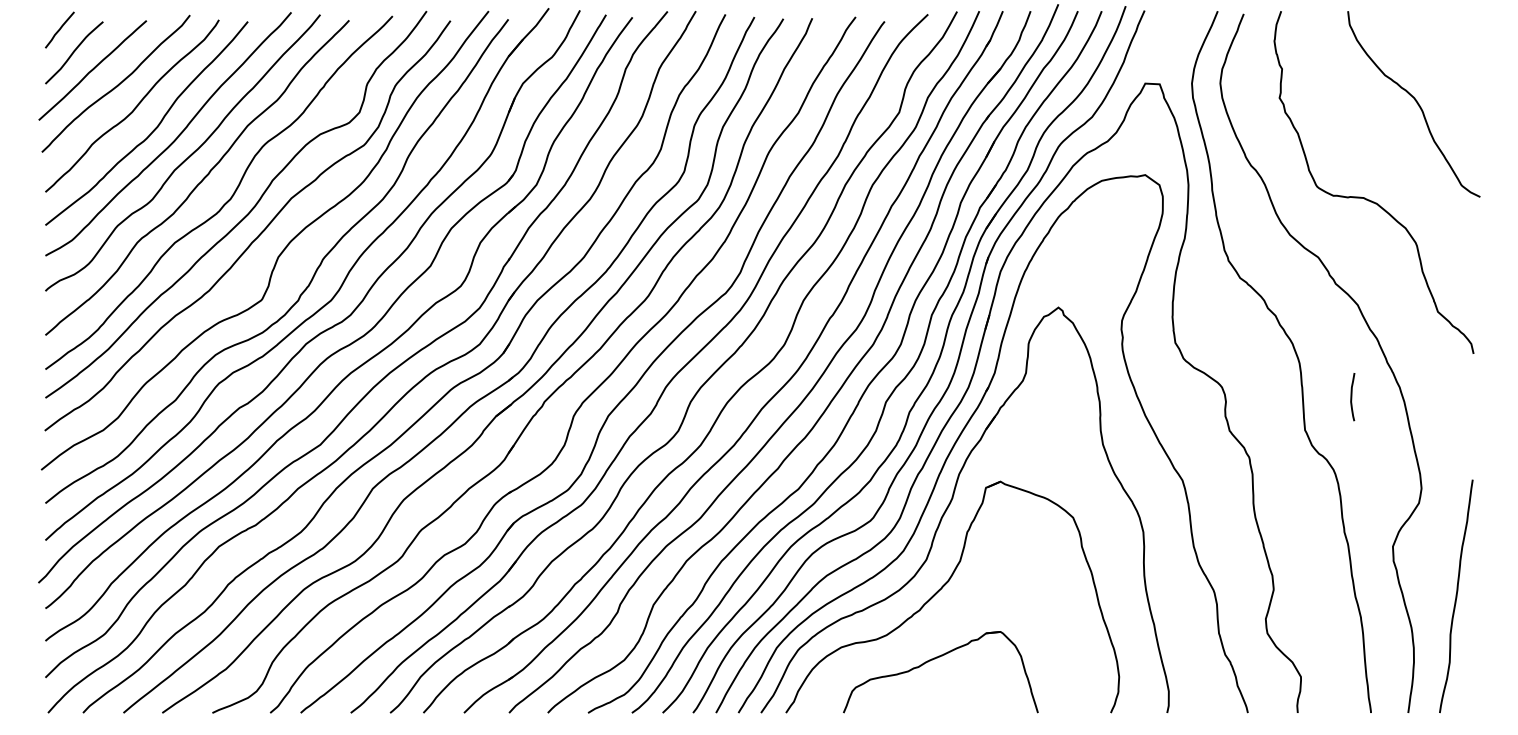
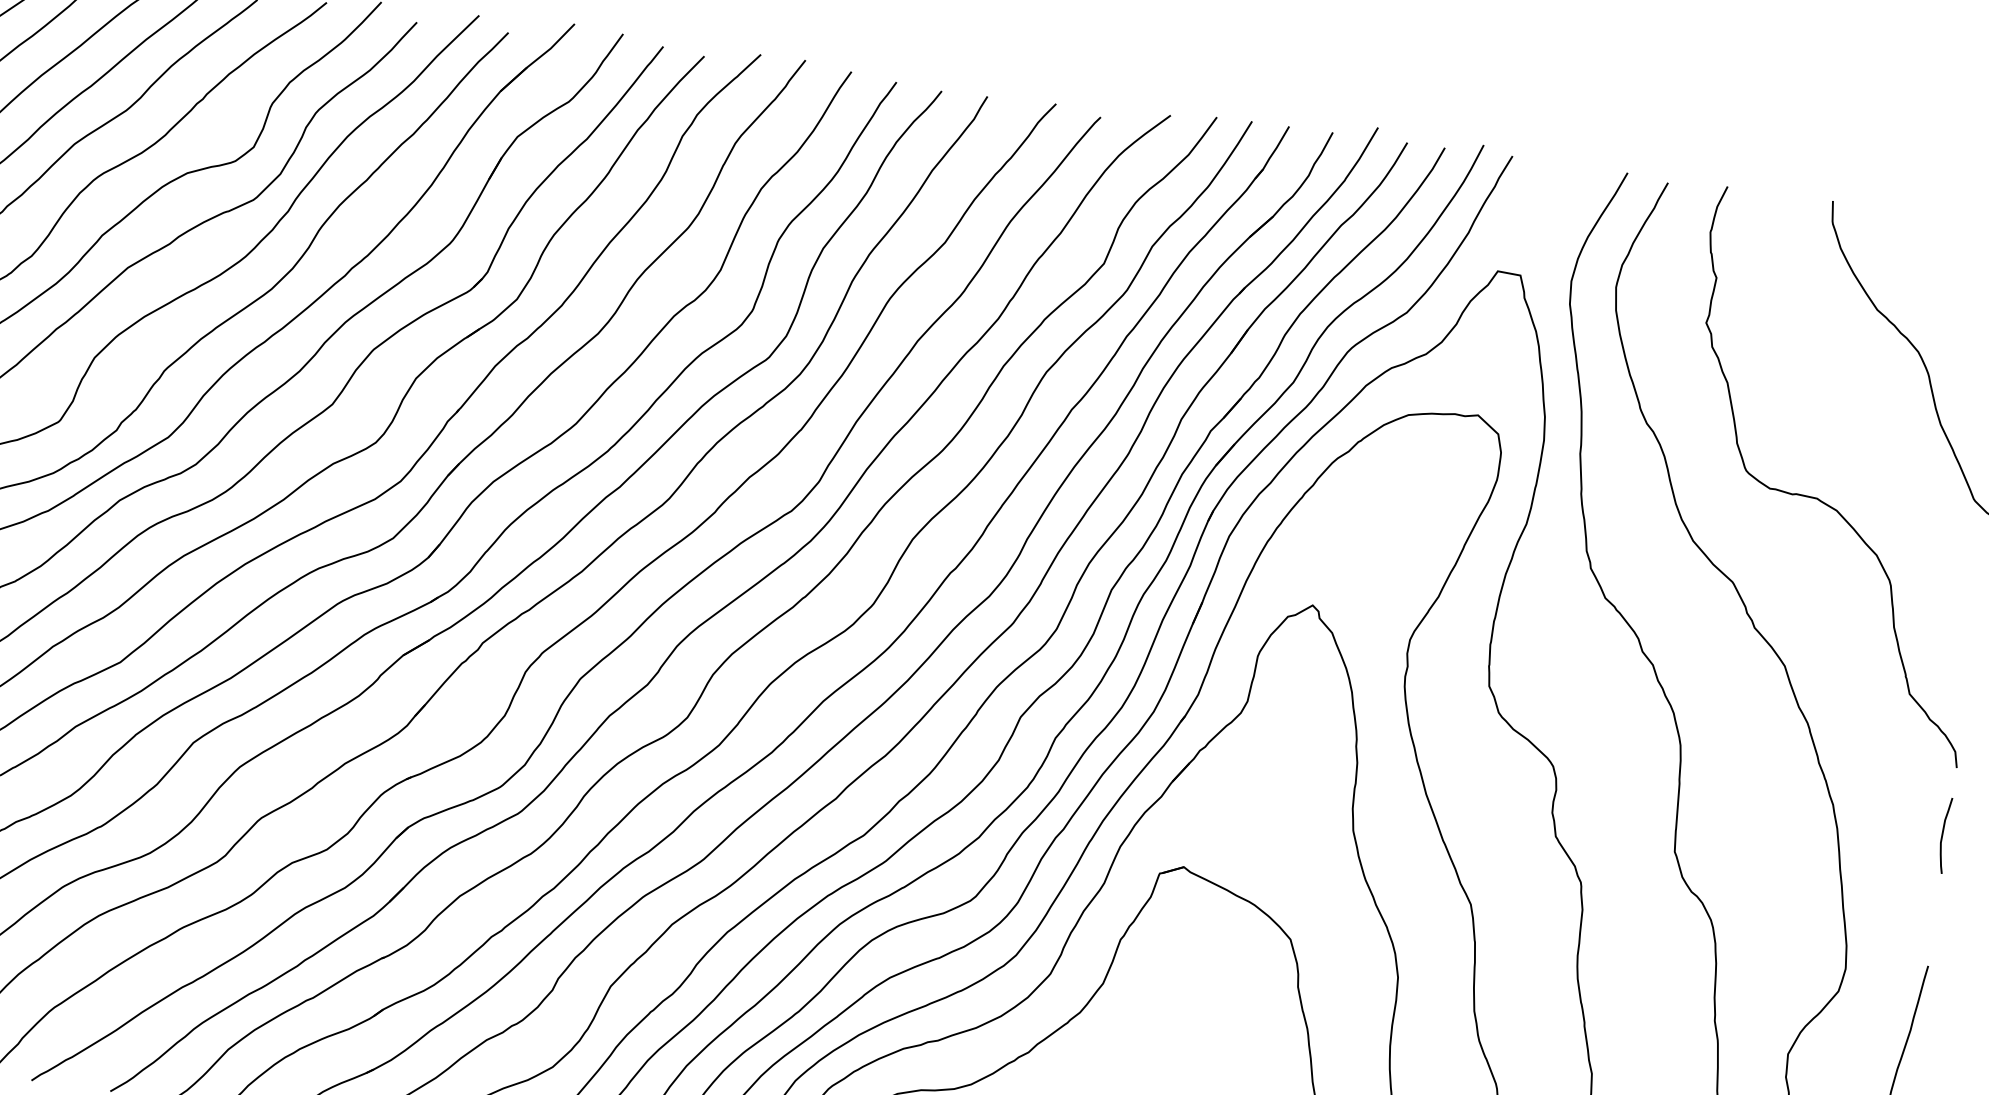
curve: (1352, 397) -> (1944, 836), moved

